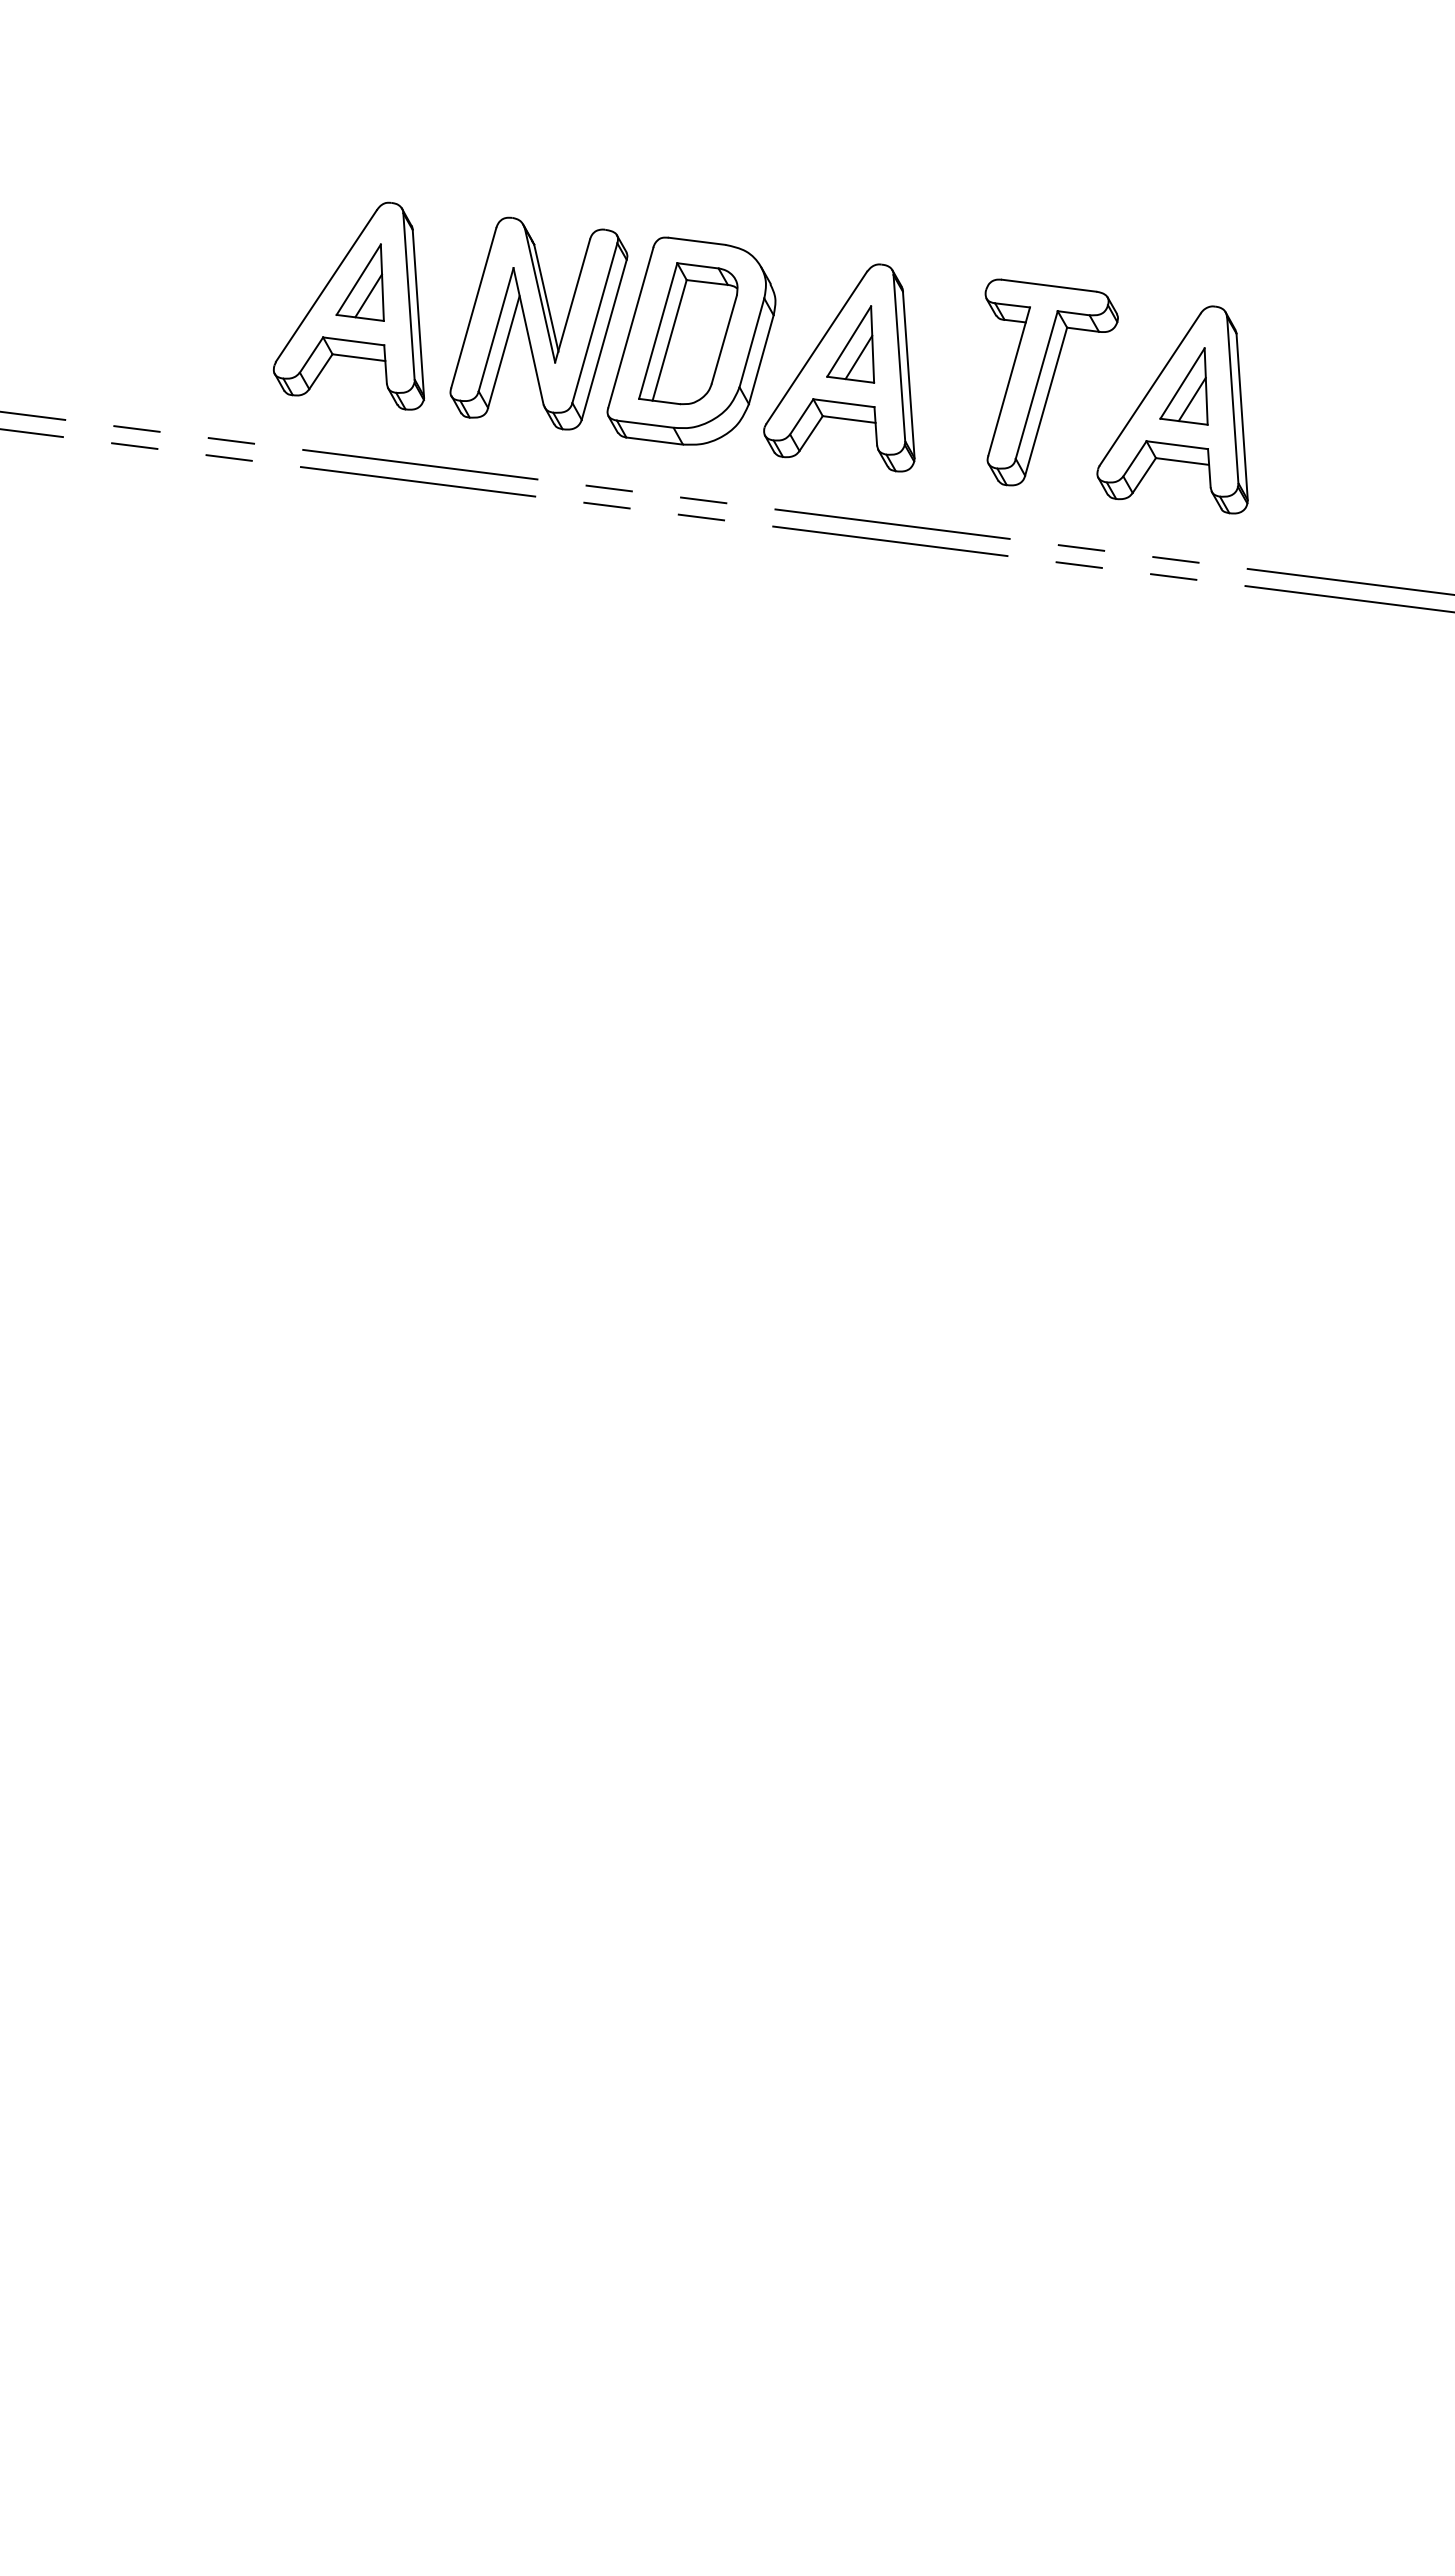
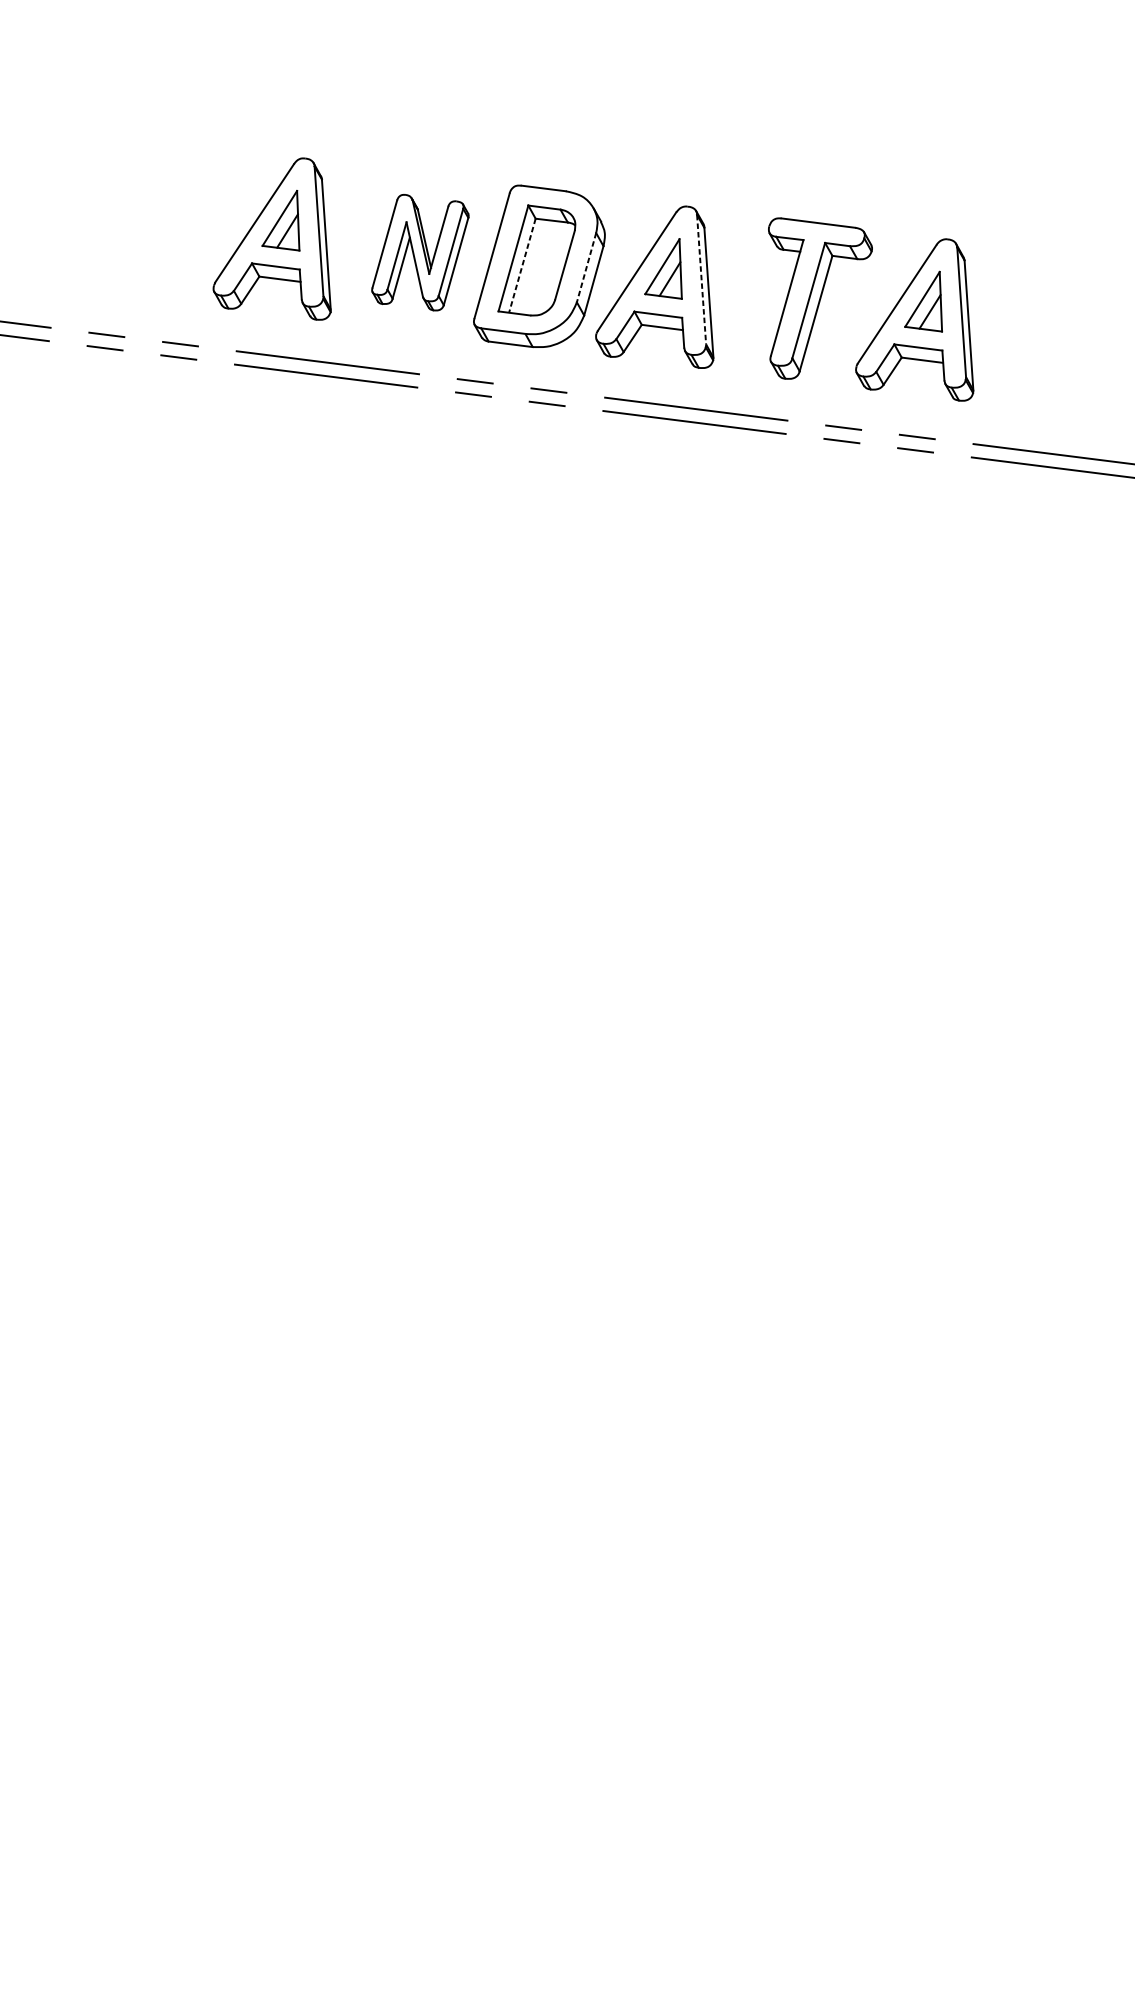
part: (538, 323) -> (420, 252), size x0.7
line: (669, 340) -> (522, 265), solid -> dashed
line: (751, 343) -> (586, 268), solid -> dashed
line: (899, 358) -> (701, 279), solid -> dashed

